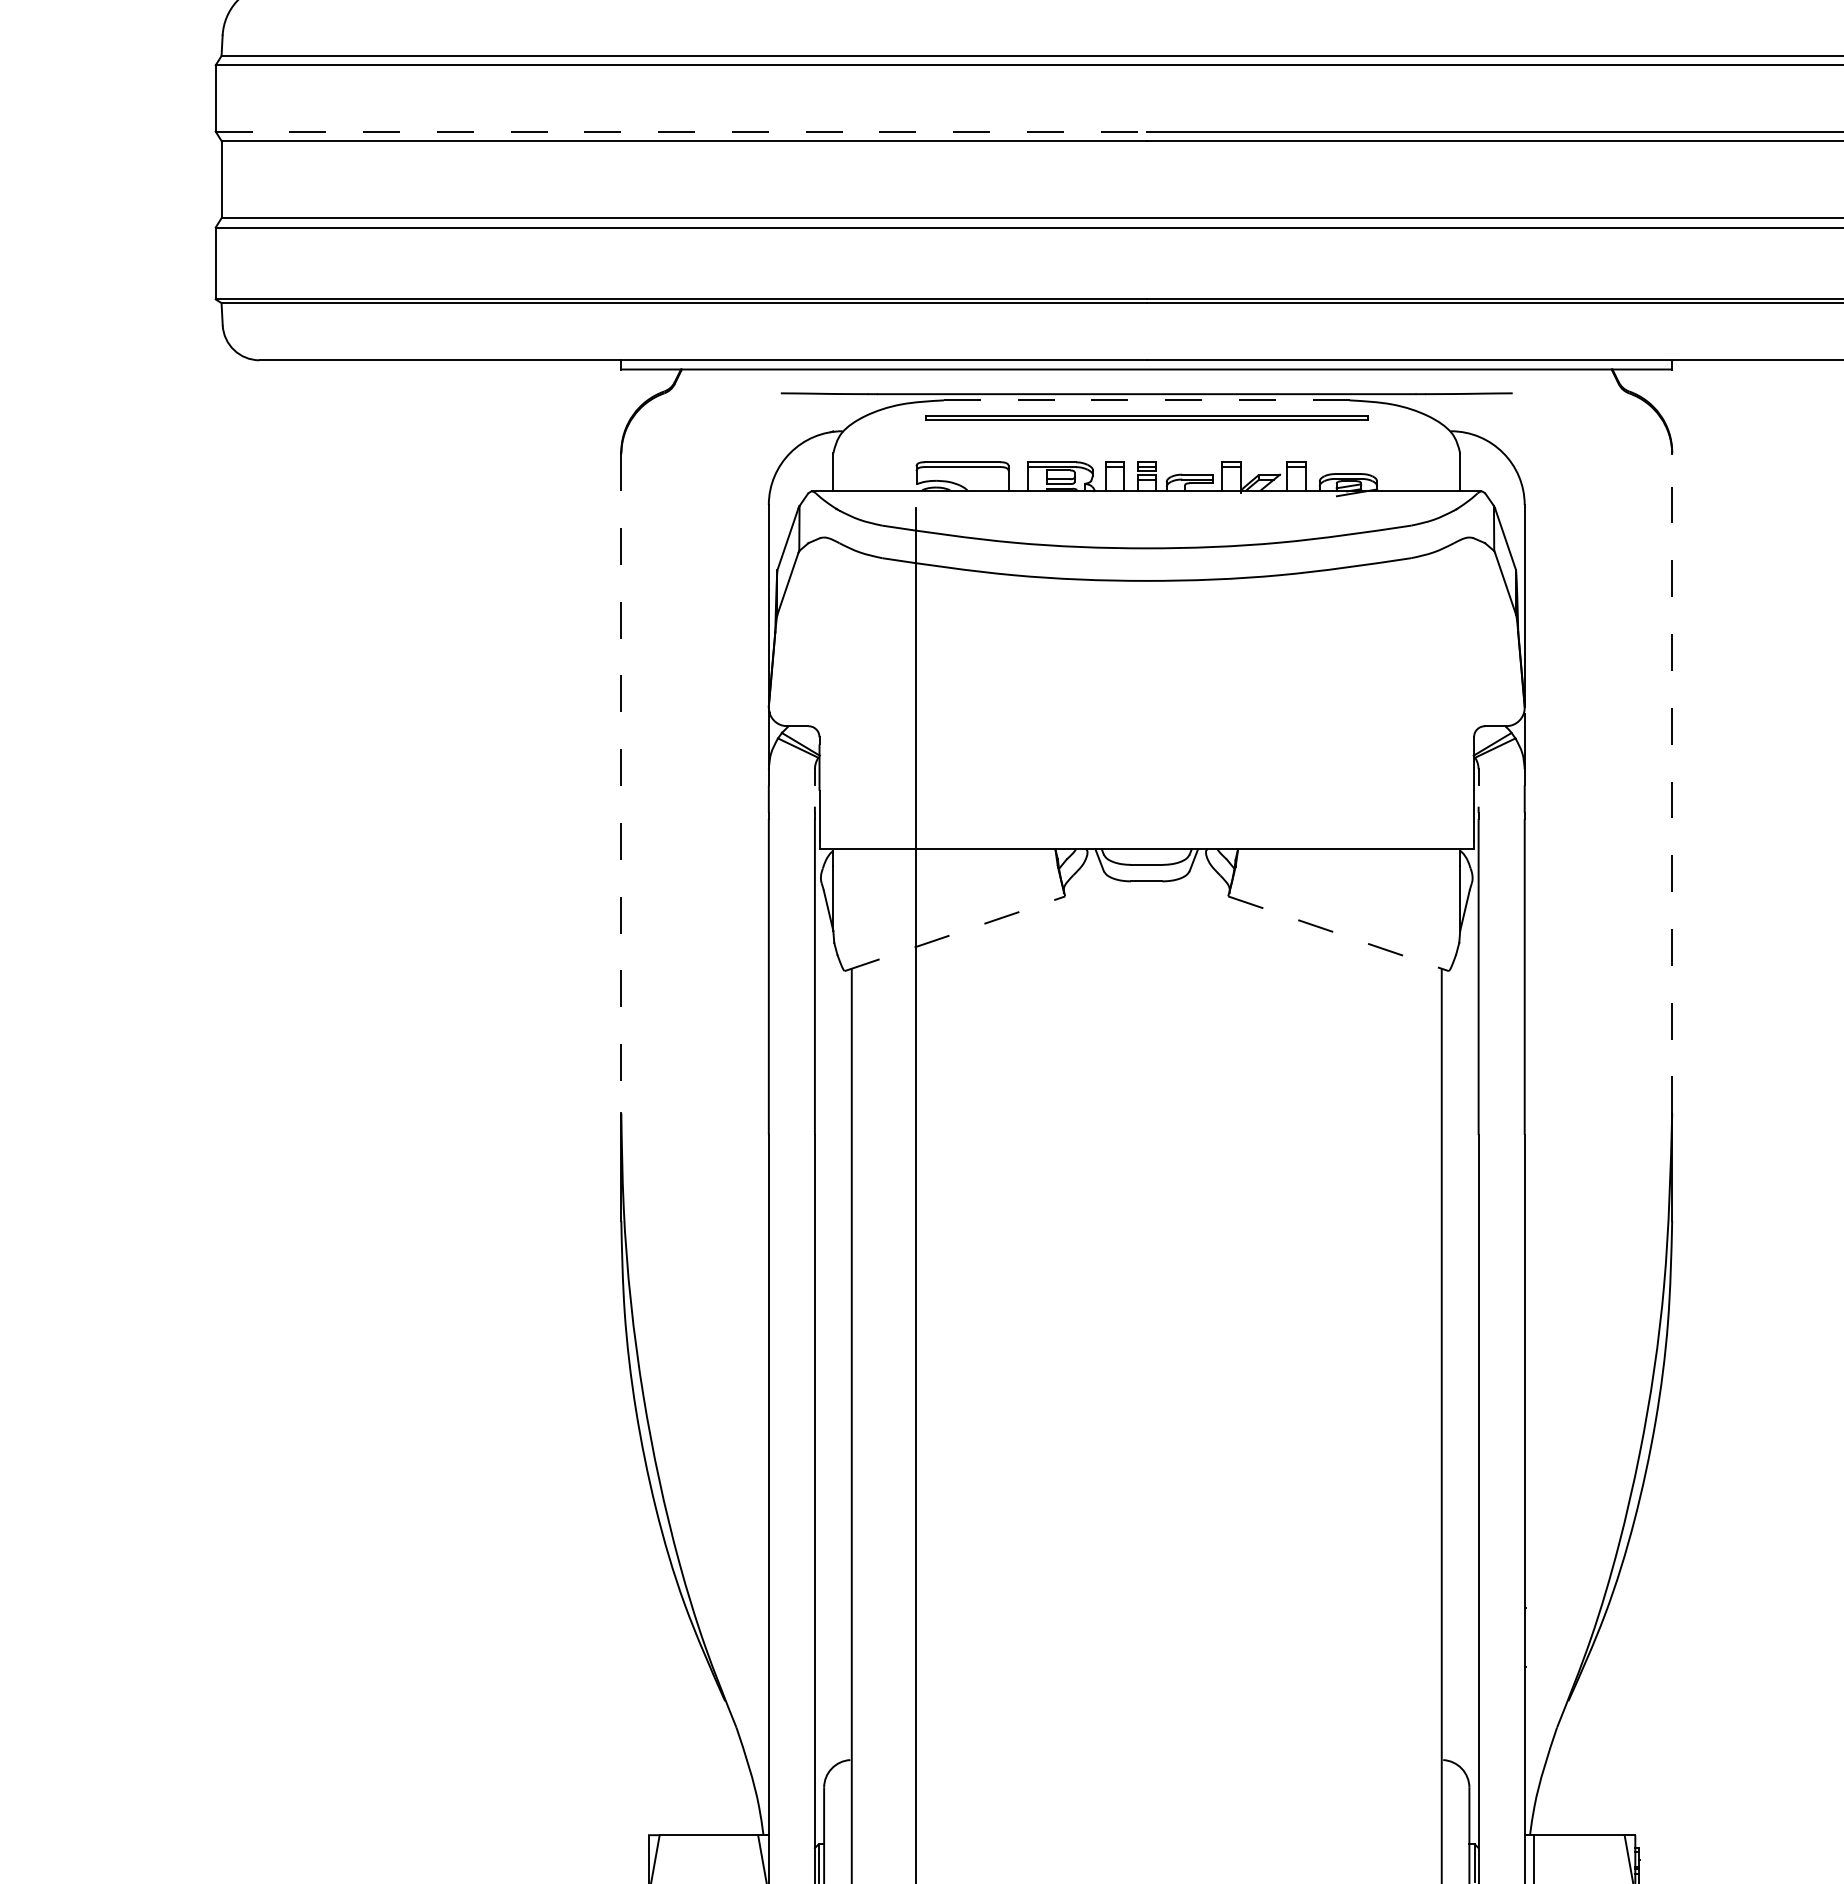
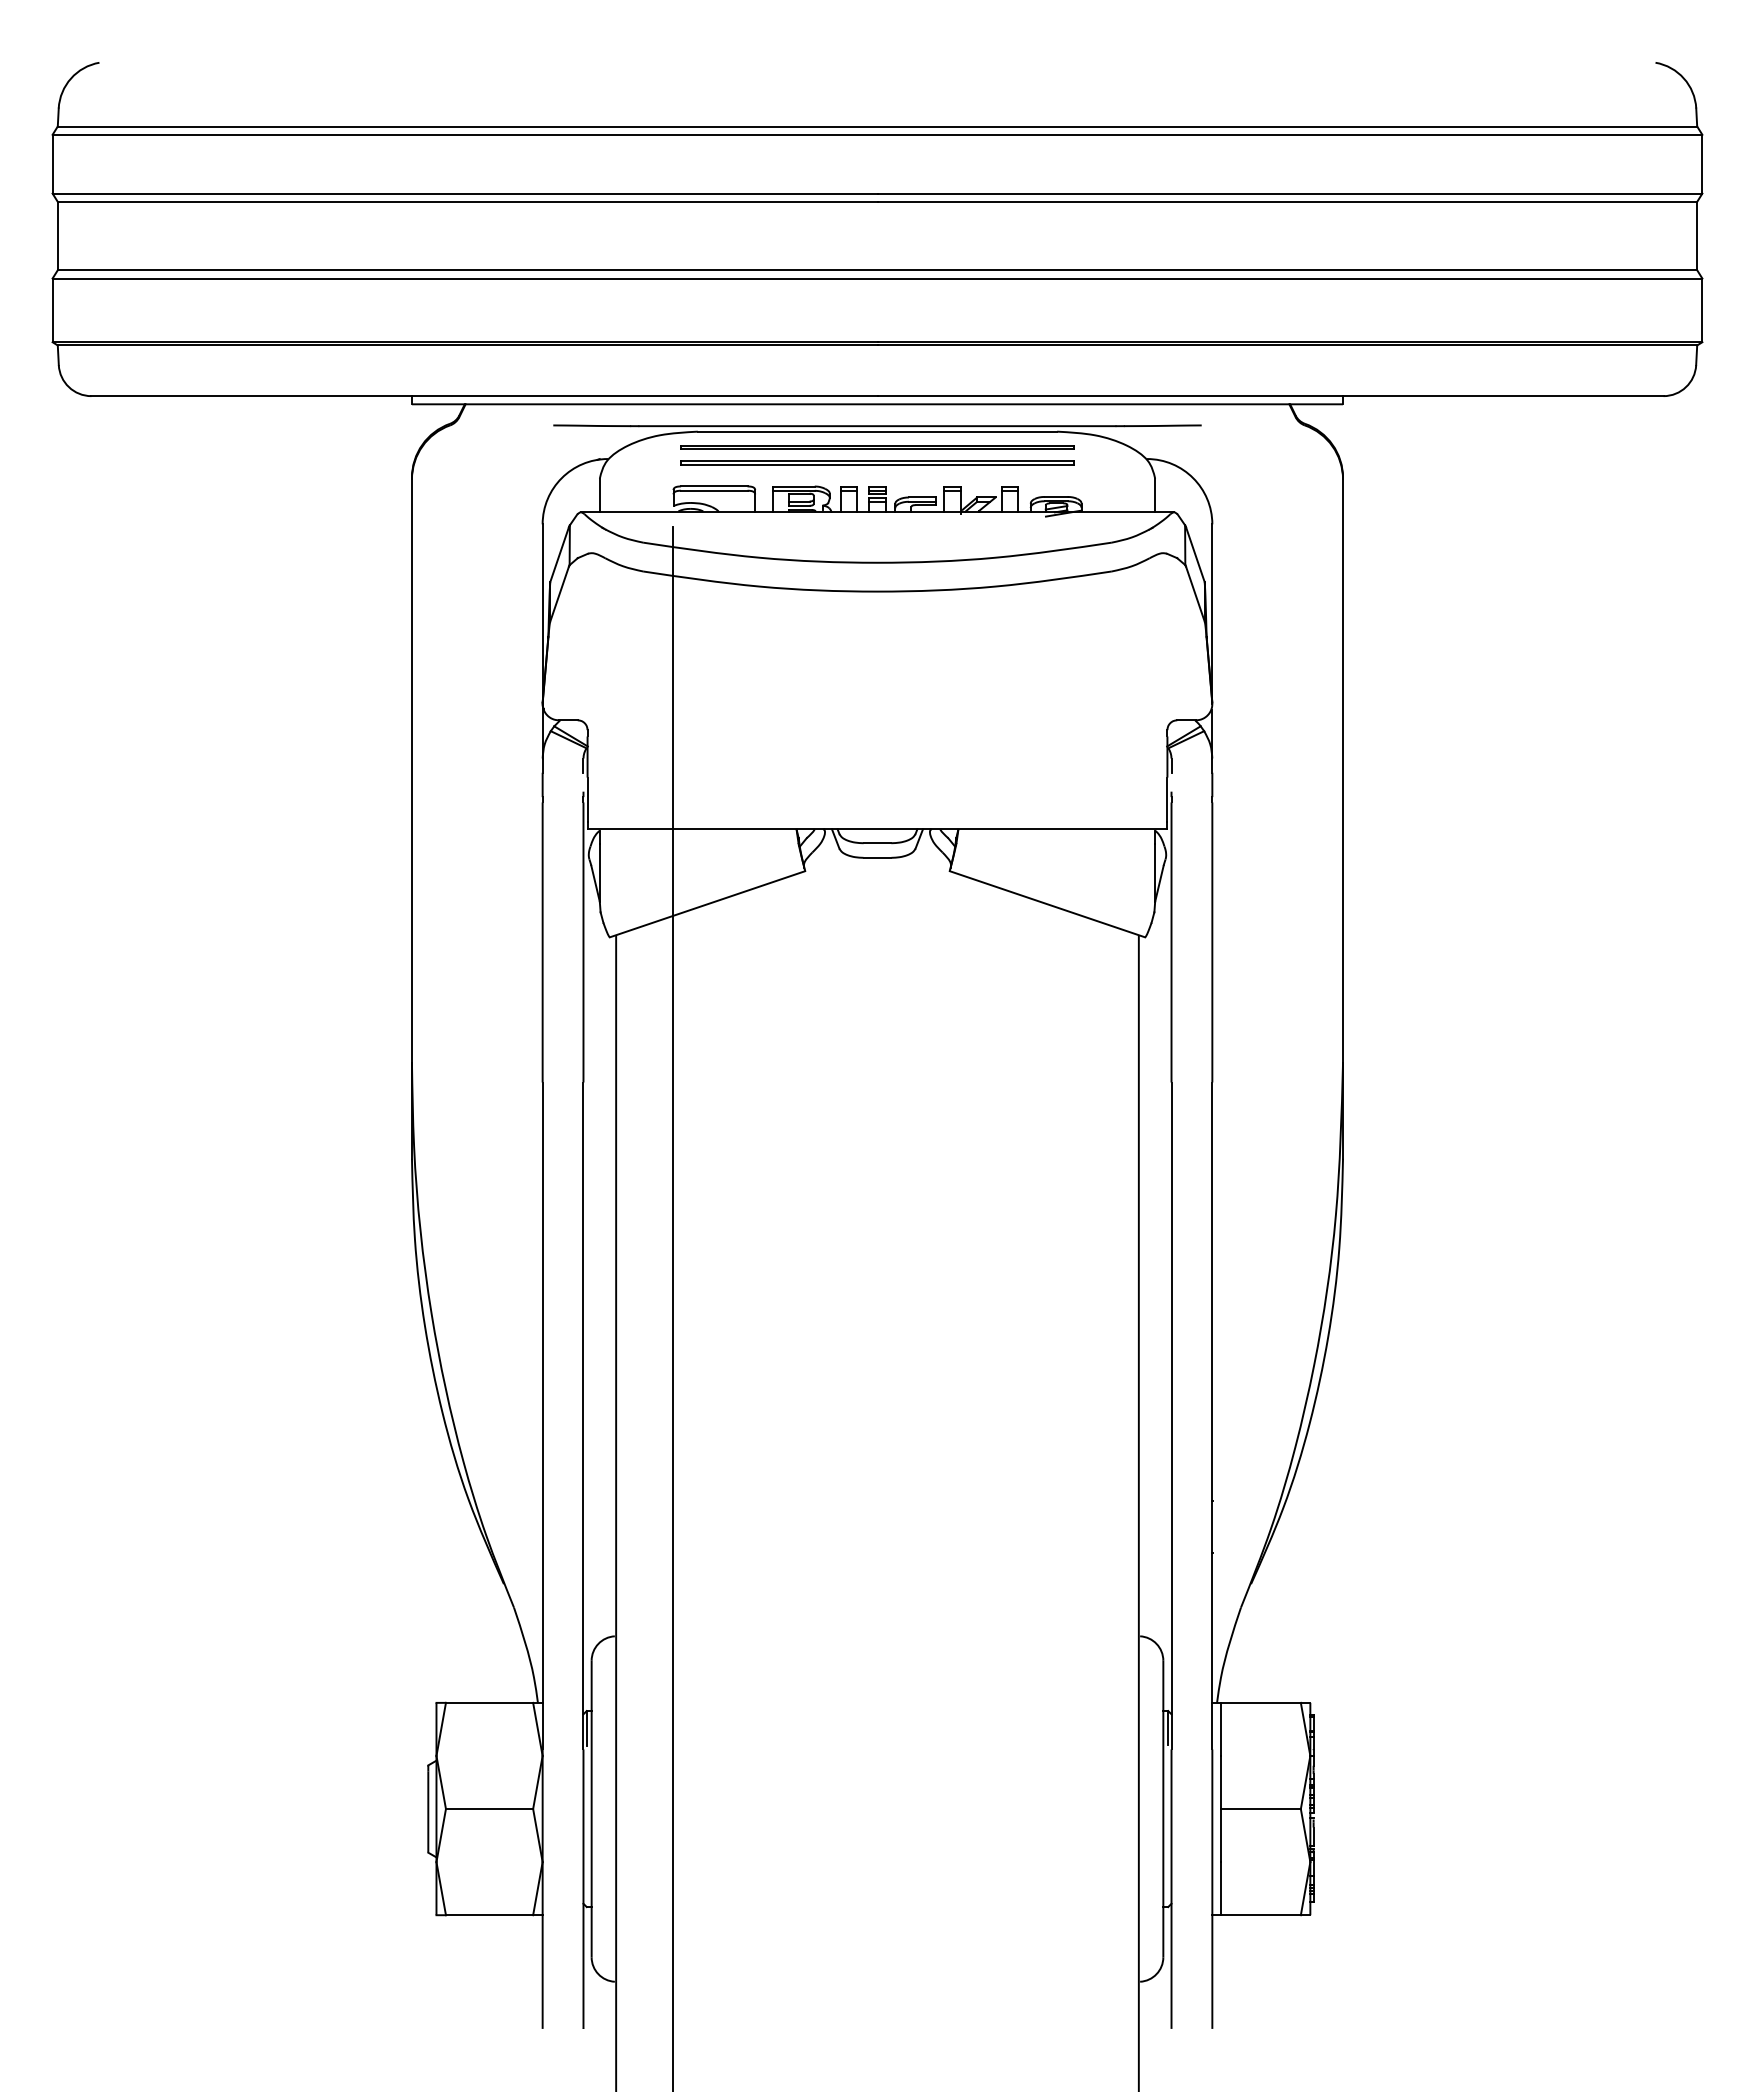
line: (681, 131) -> (465, 193), dashed -> solid
line: (1146, 400) -> (877, 431), dashed -> solid
part: (1146, 435) -> (877, 462), added
line: (1672, 782) -> (1343, 770), dashed -> solid
line: (620, 783) -> (411, 771), dashed -> solid
line: (954, 934) -> (707, 904), dashed -> solid
line: (1338, 934) -> (1047, 904), dashed -> solid

